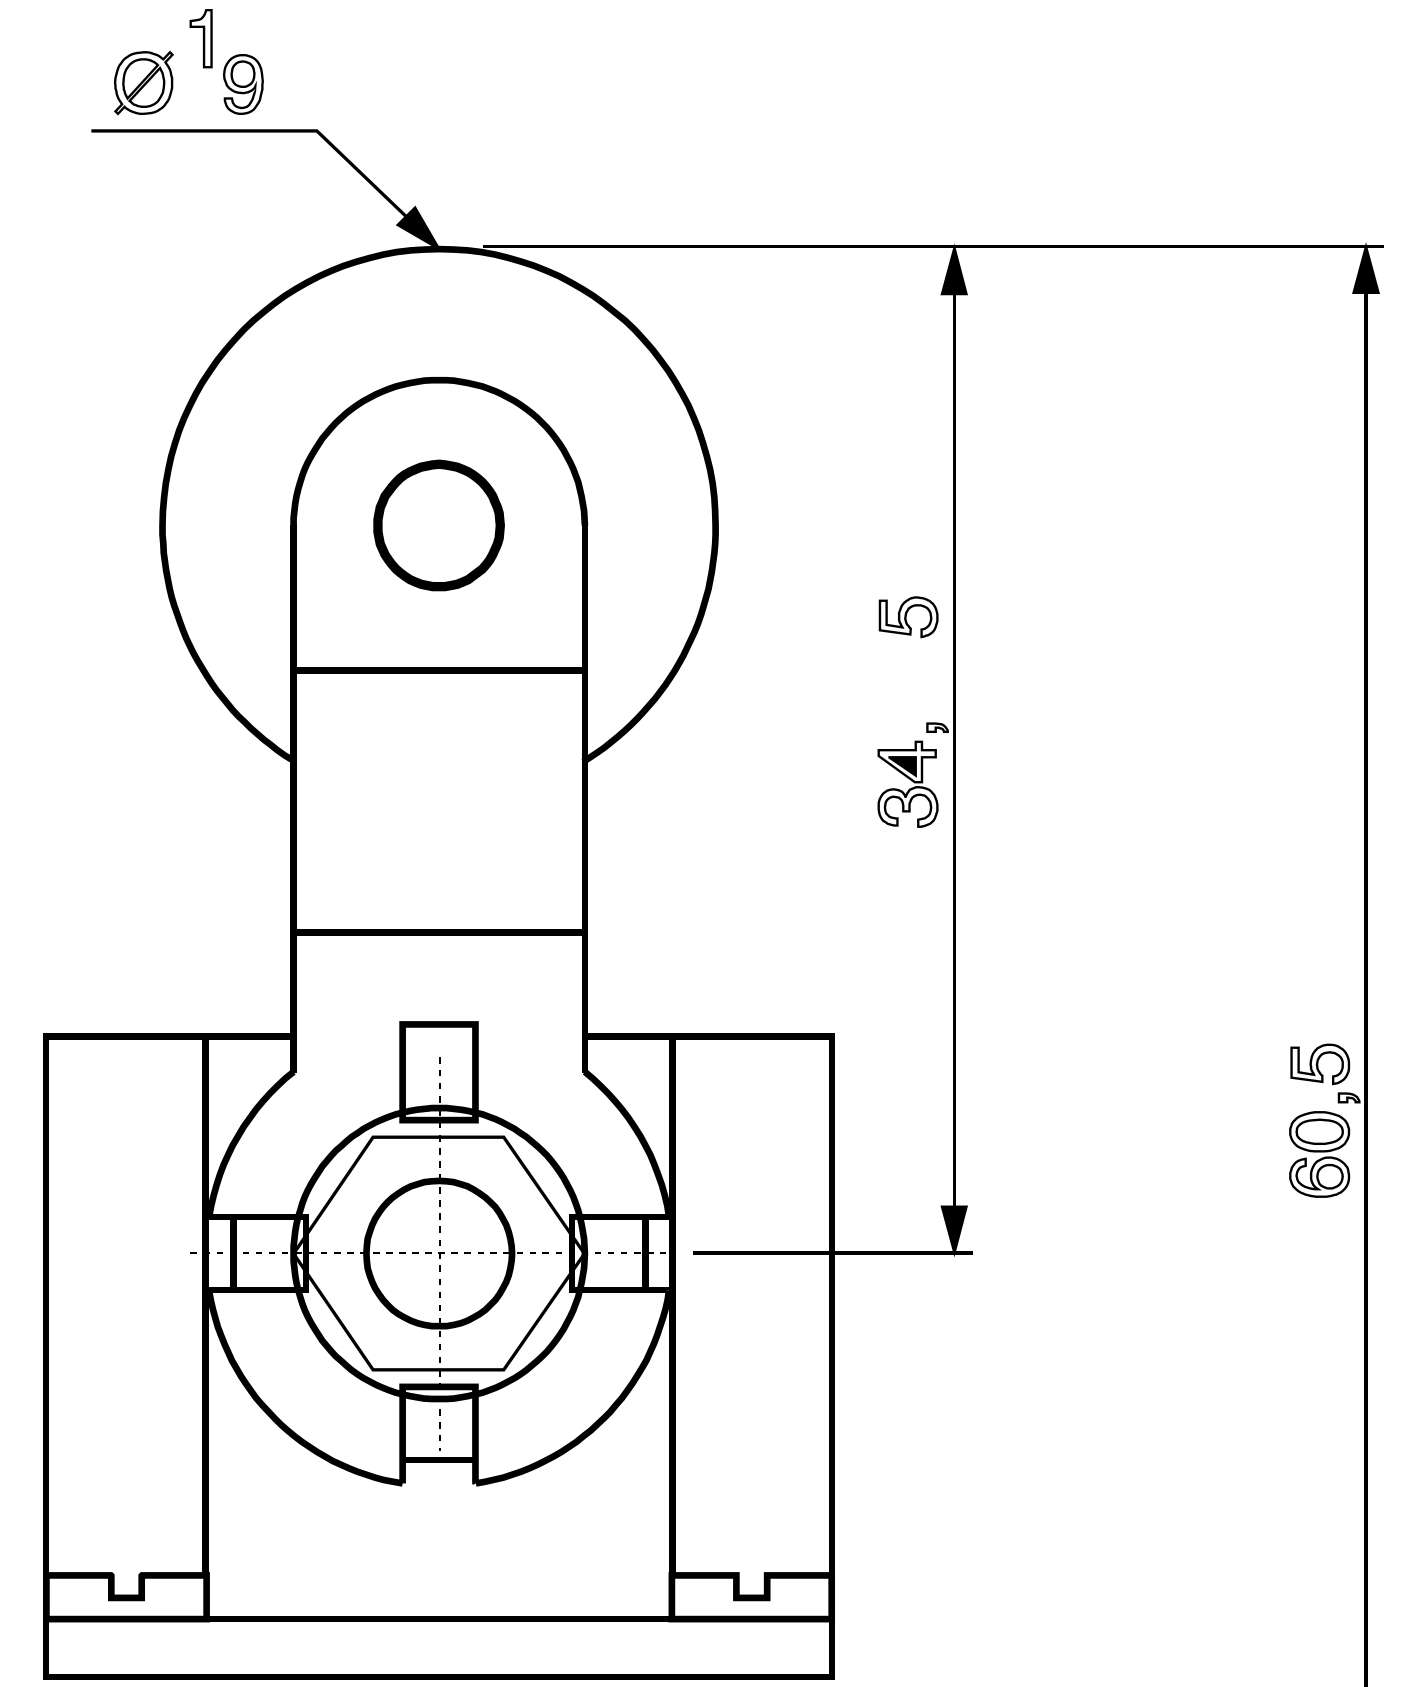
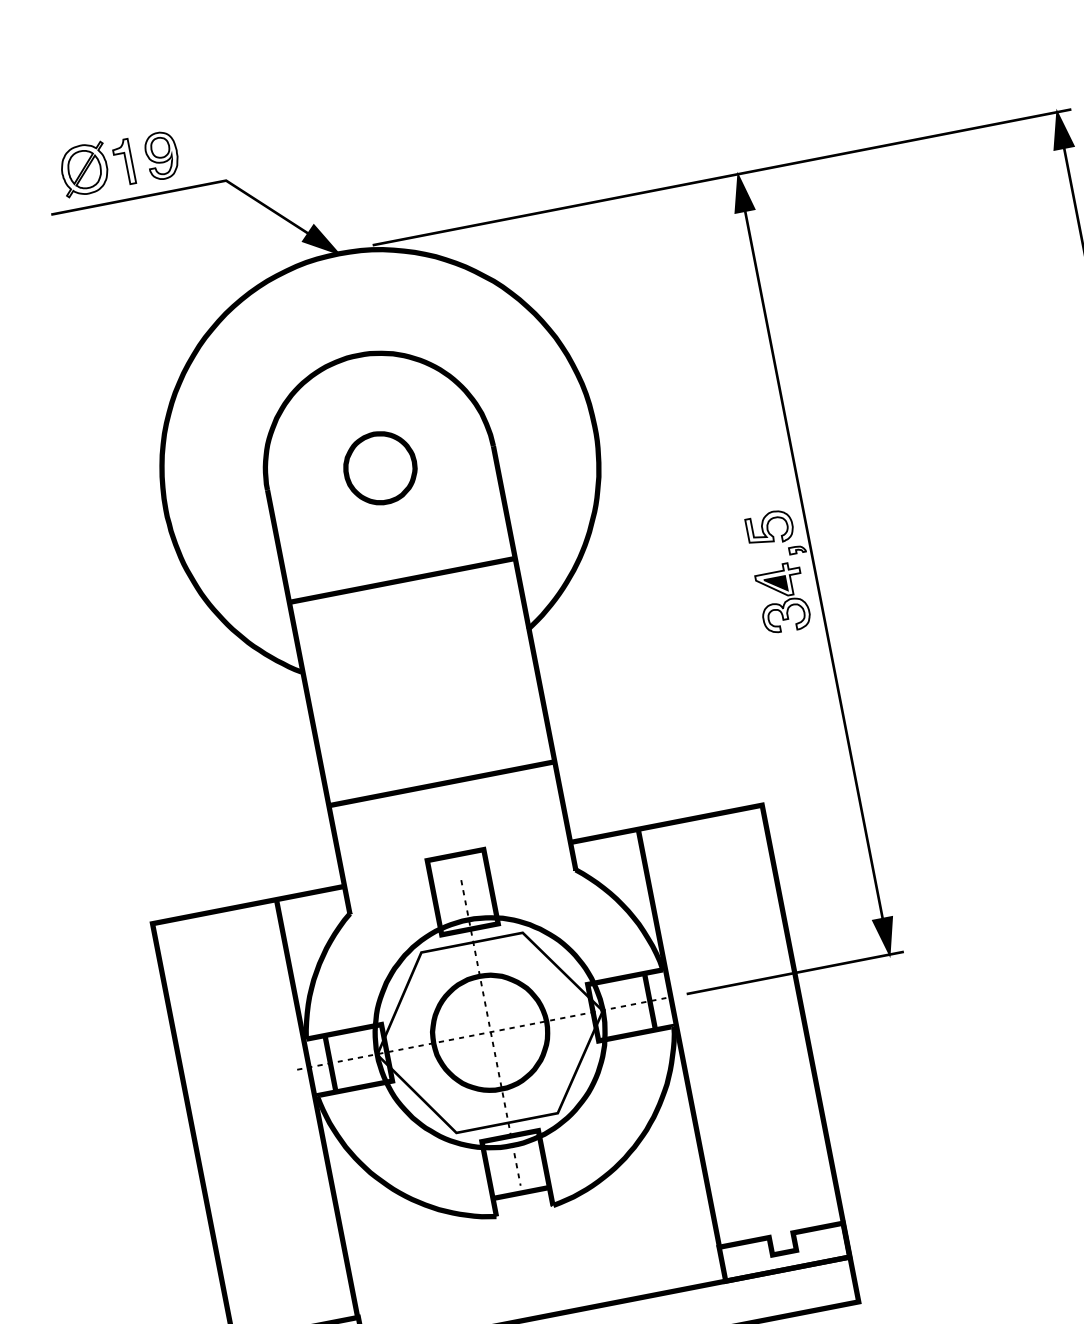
part: (200, 38) -> (123, 162), moved
part: (439, 525) -> (380, 468), size x0.71
part: (908, 617) -> (769, 528), moved

